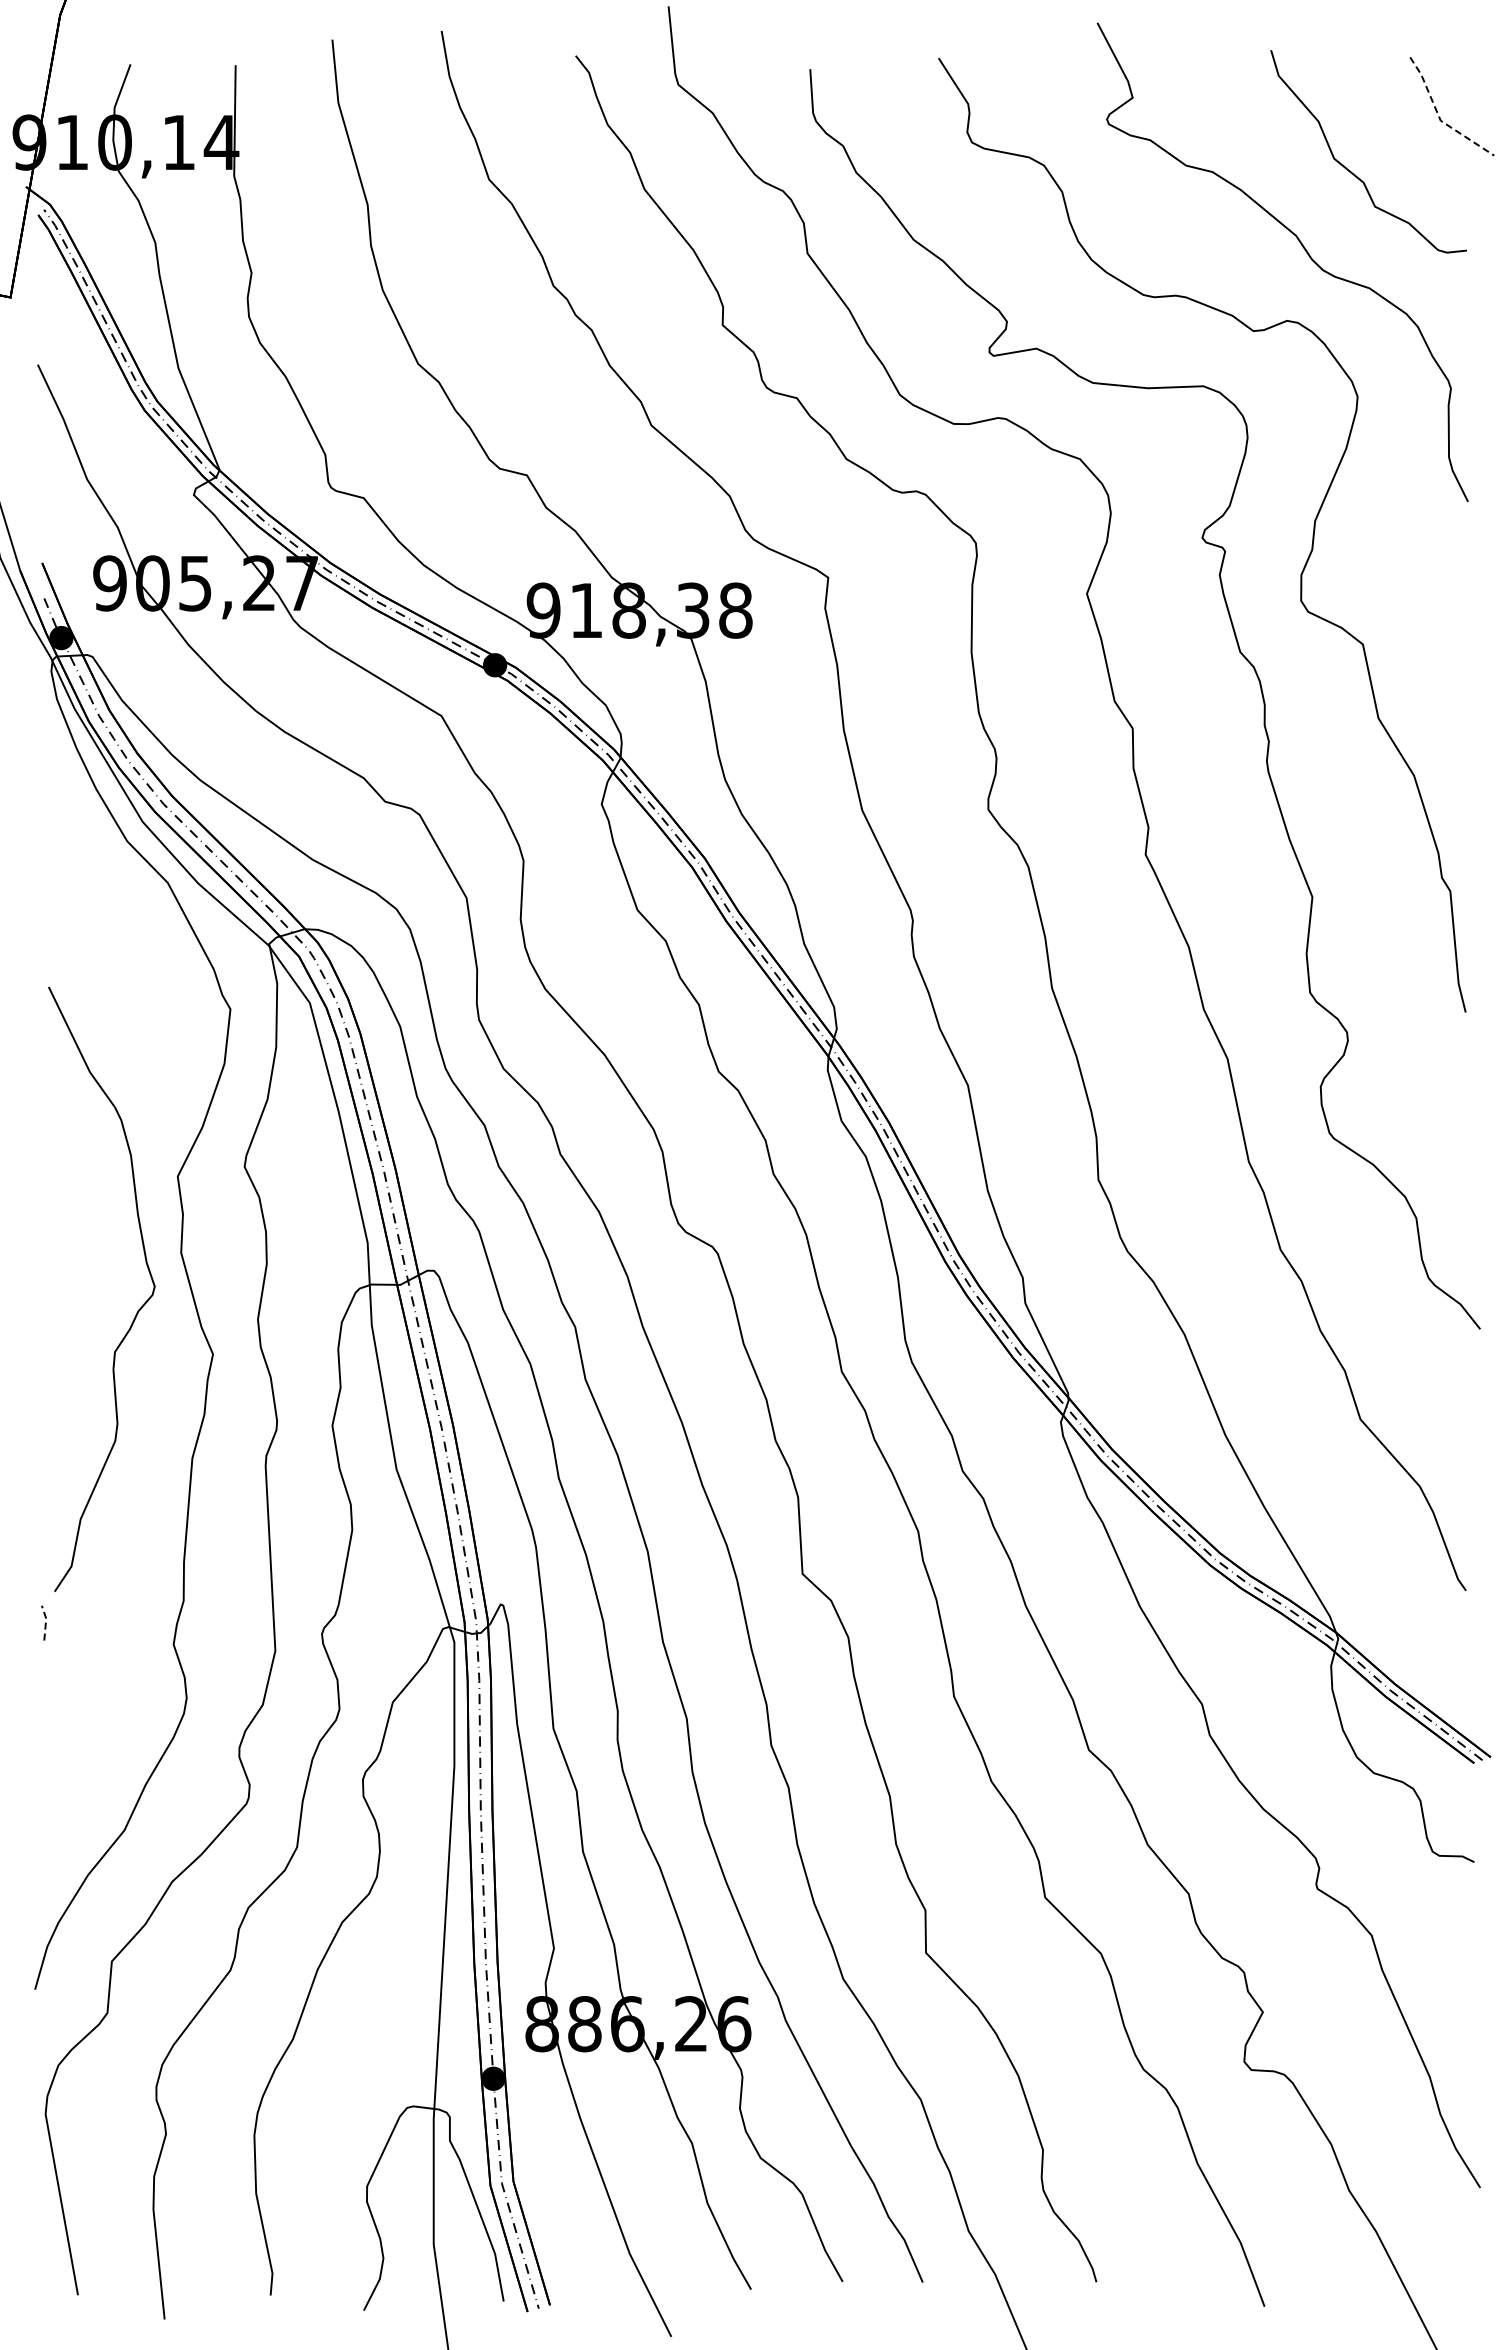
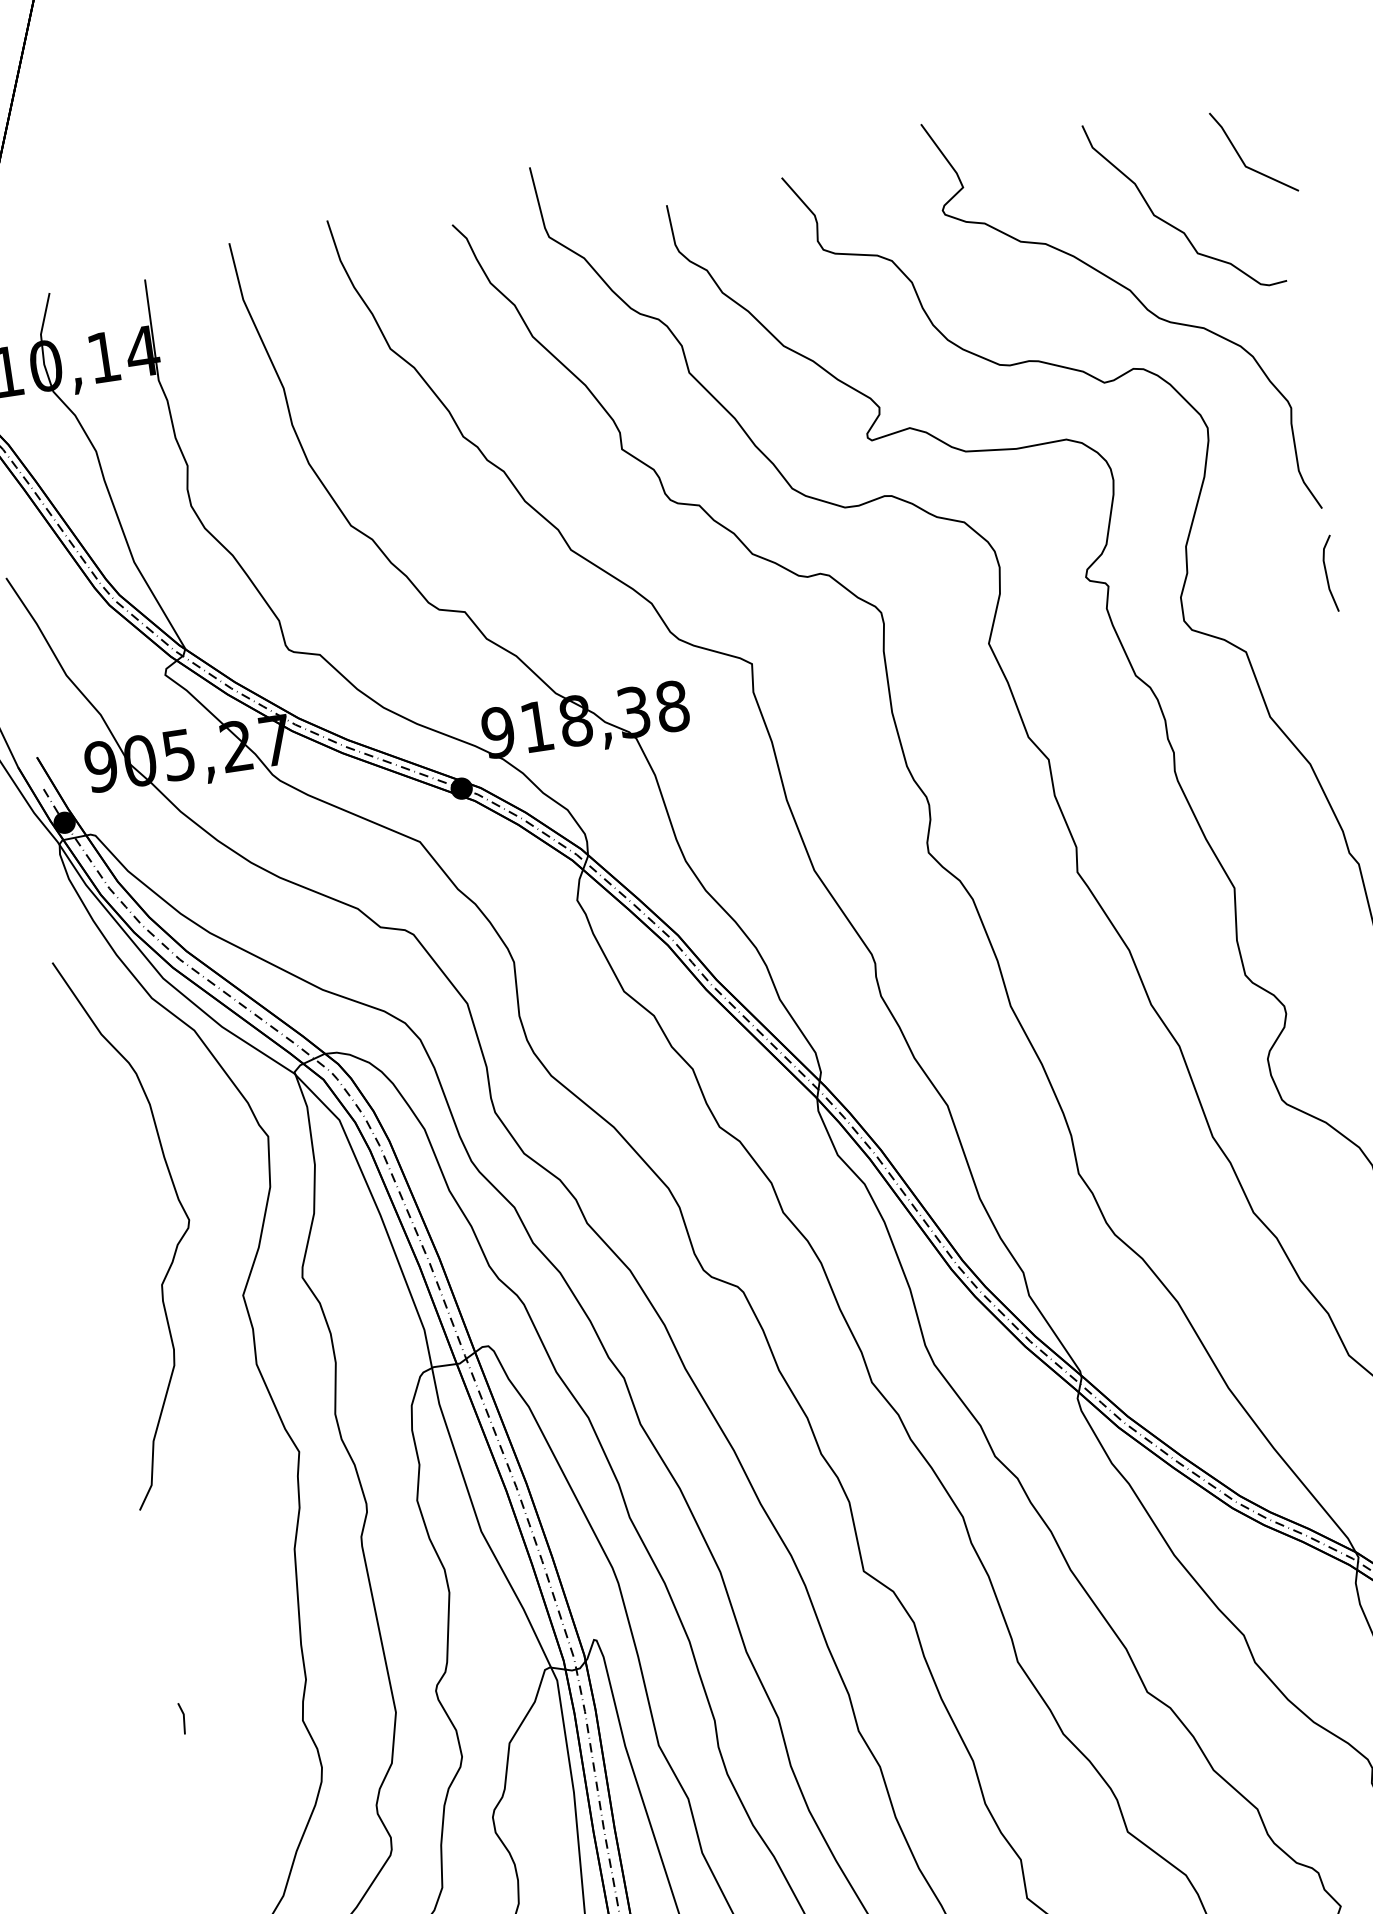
line: (1439, 117) -> (1244, 163), dashed -> solid
line: (1463, 575) -> (1327, 575), added
curve: (137, 1310) -> (176, 1244), moved
line: (45, 1621) -> (183, 1717), dashed -> solid

